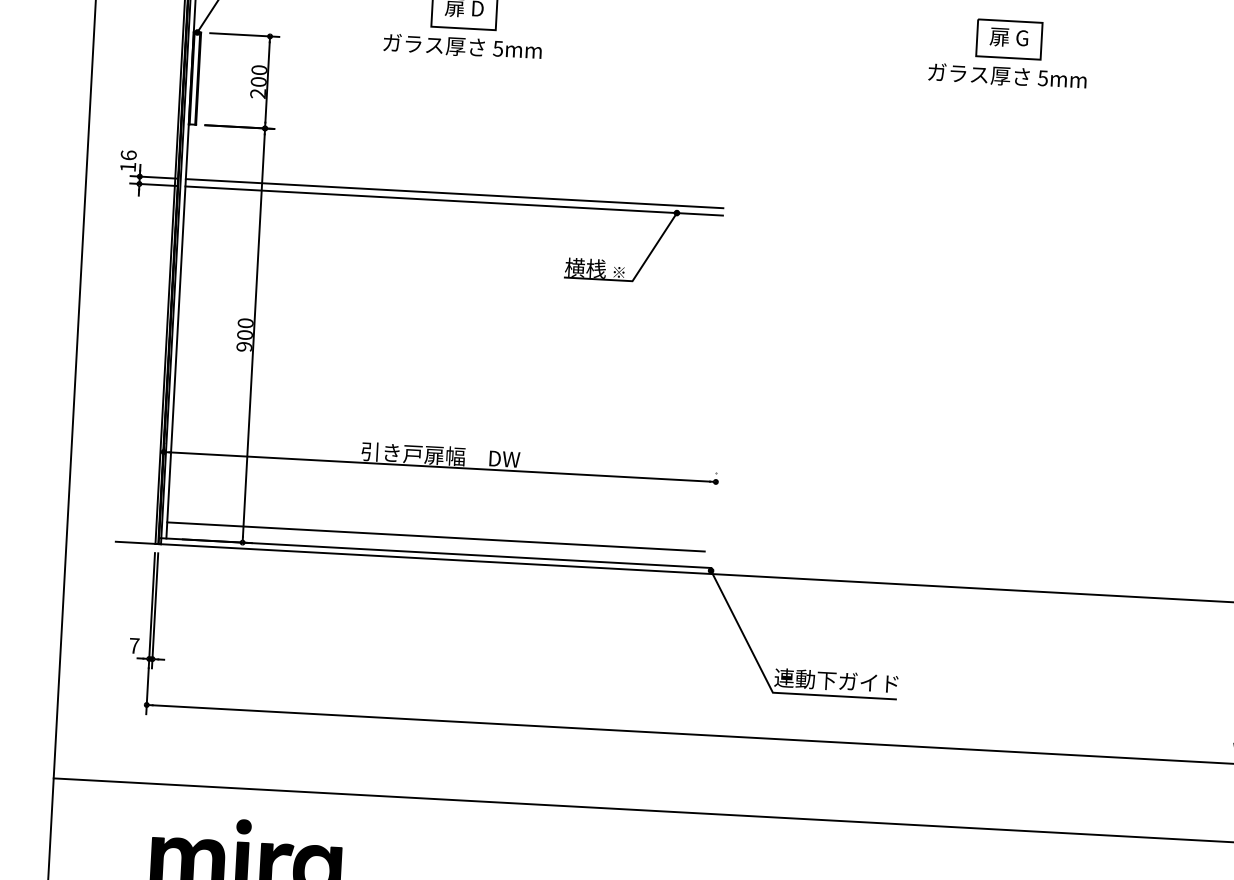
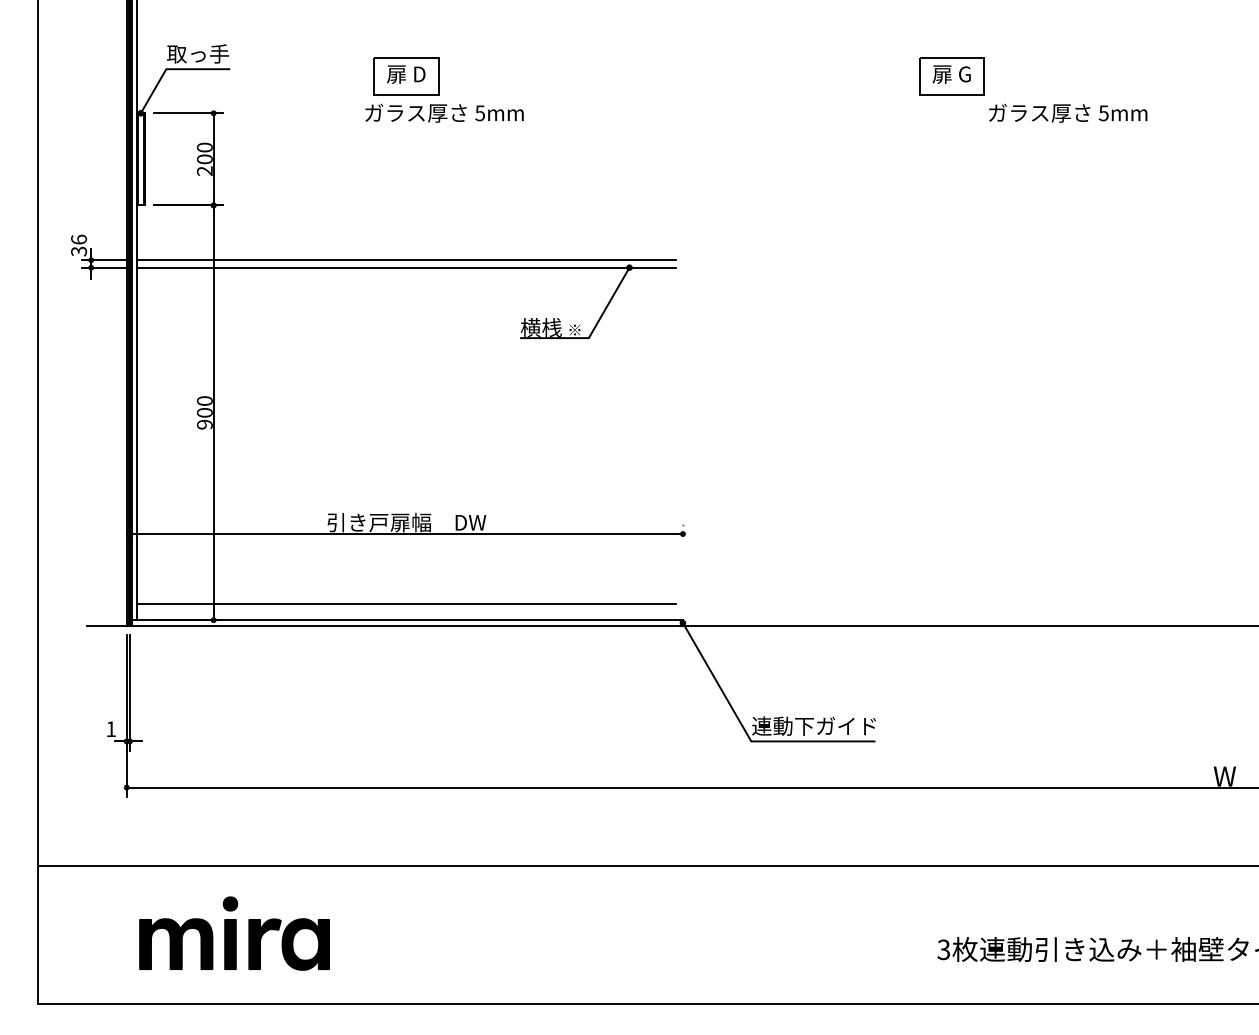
text: (462, 46) -> (444, 112), moved
text: (1007, 75) -> (1068, 112), moved
text: (128, 167) -> (79, 251), 16 -> 36
text: (134, 645) -> (111, 728), 7 -> 1

